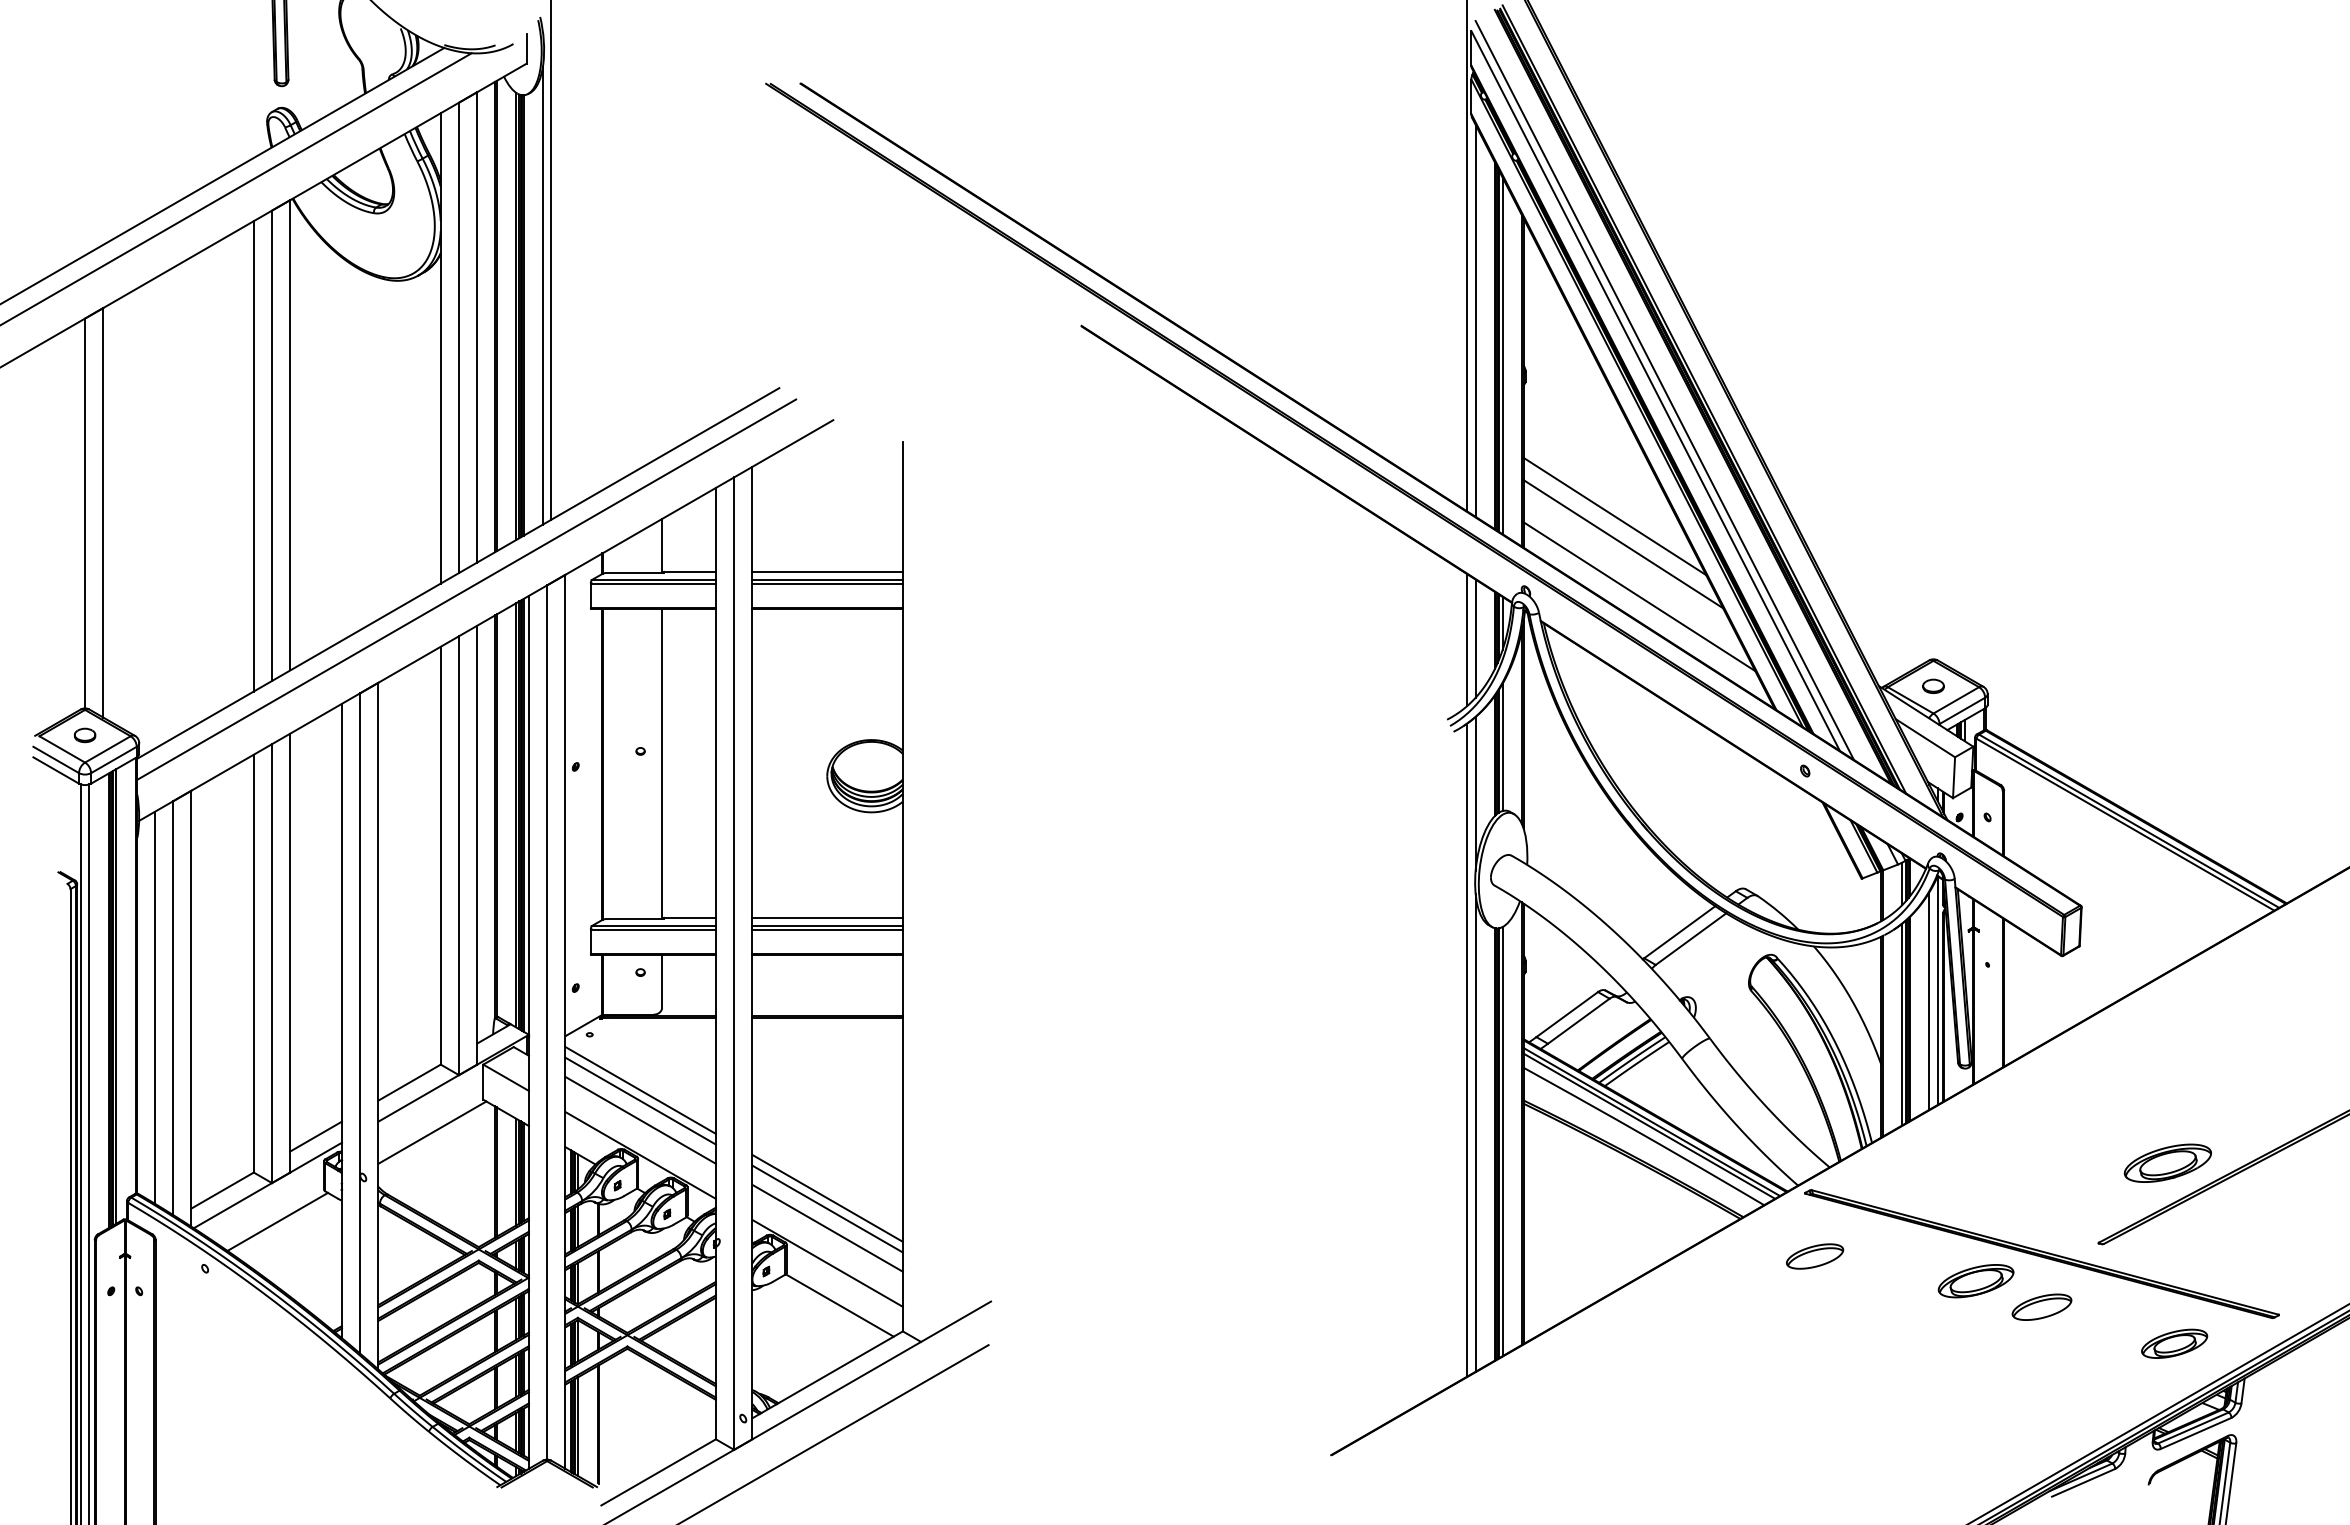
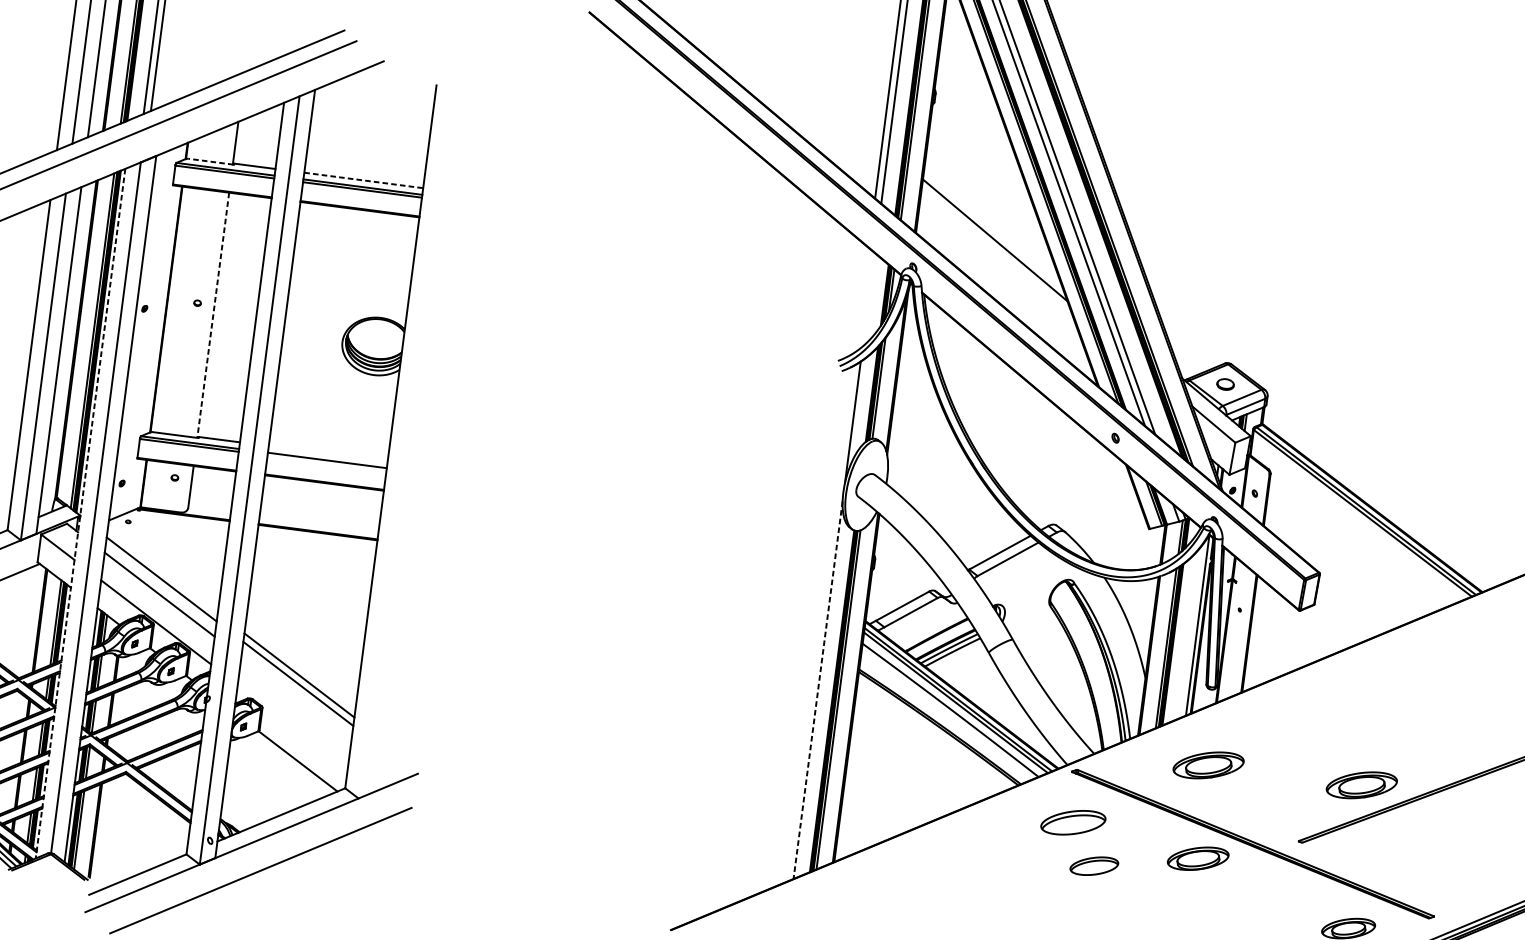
line: (1614, 516) -> (991, 217), removed
line: (828, 571) -> (364, 180), solid -> dashed
line: (634, 573) -> (211, 162), solid -> dashed
line: (1639, 596) -> (1002, 283), removed
line: (1475, 638) -> (868, 299), removed
line: (1467, 640) -> (862, 300), removed
line: (662, 764) -> (213, 315), solid -> dashed
line: (827, 917) -> (328, 453), removed
line: (827, 929) -> (326, 463), removed
line: (1929, 1000) -> (1190, 632), removed
line: (528, 1032) -> (80, 513), solid -> dashed
line: (1467, 1049) -> (820, 623), removed
line: (640, 1090) -> (162, 571), removed
line: (1475, 1132) -> (818, 689), solid -> dashed
part: (1973, 1162) -> (1208, 764), added
line: (827, 1227) -> (296, 698), removed
part: (1815, 1256) -> (1073, 822), size x1.4
line: (827, 1262) -> (292, 726), removed
part: (2041, 1306) -> (1094, 865), moved

